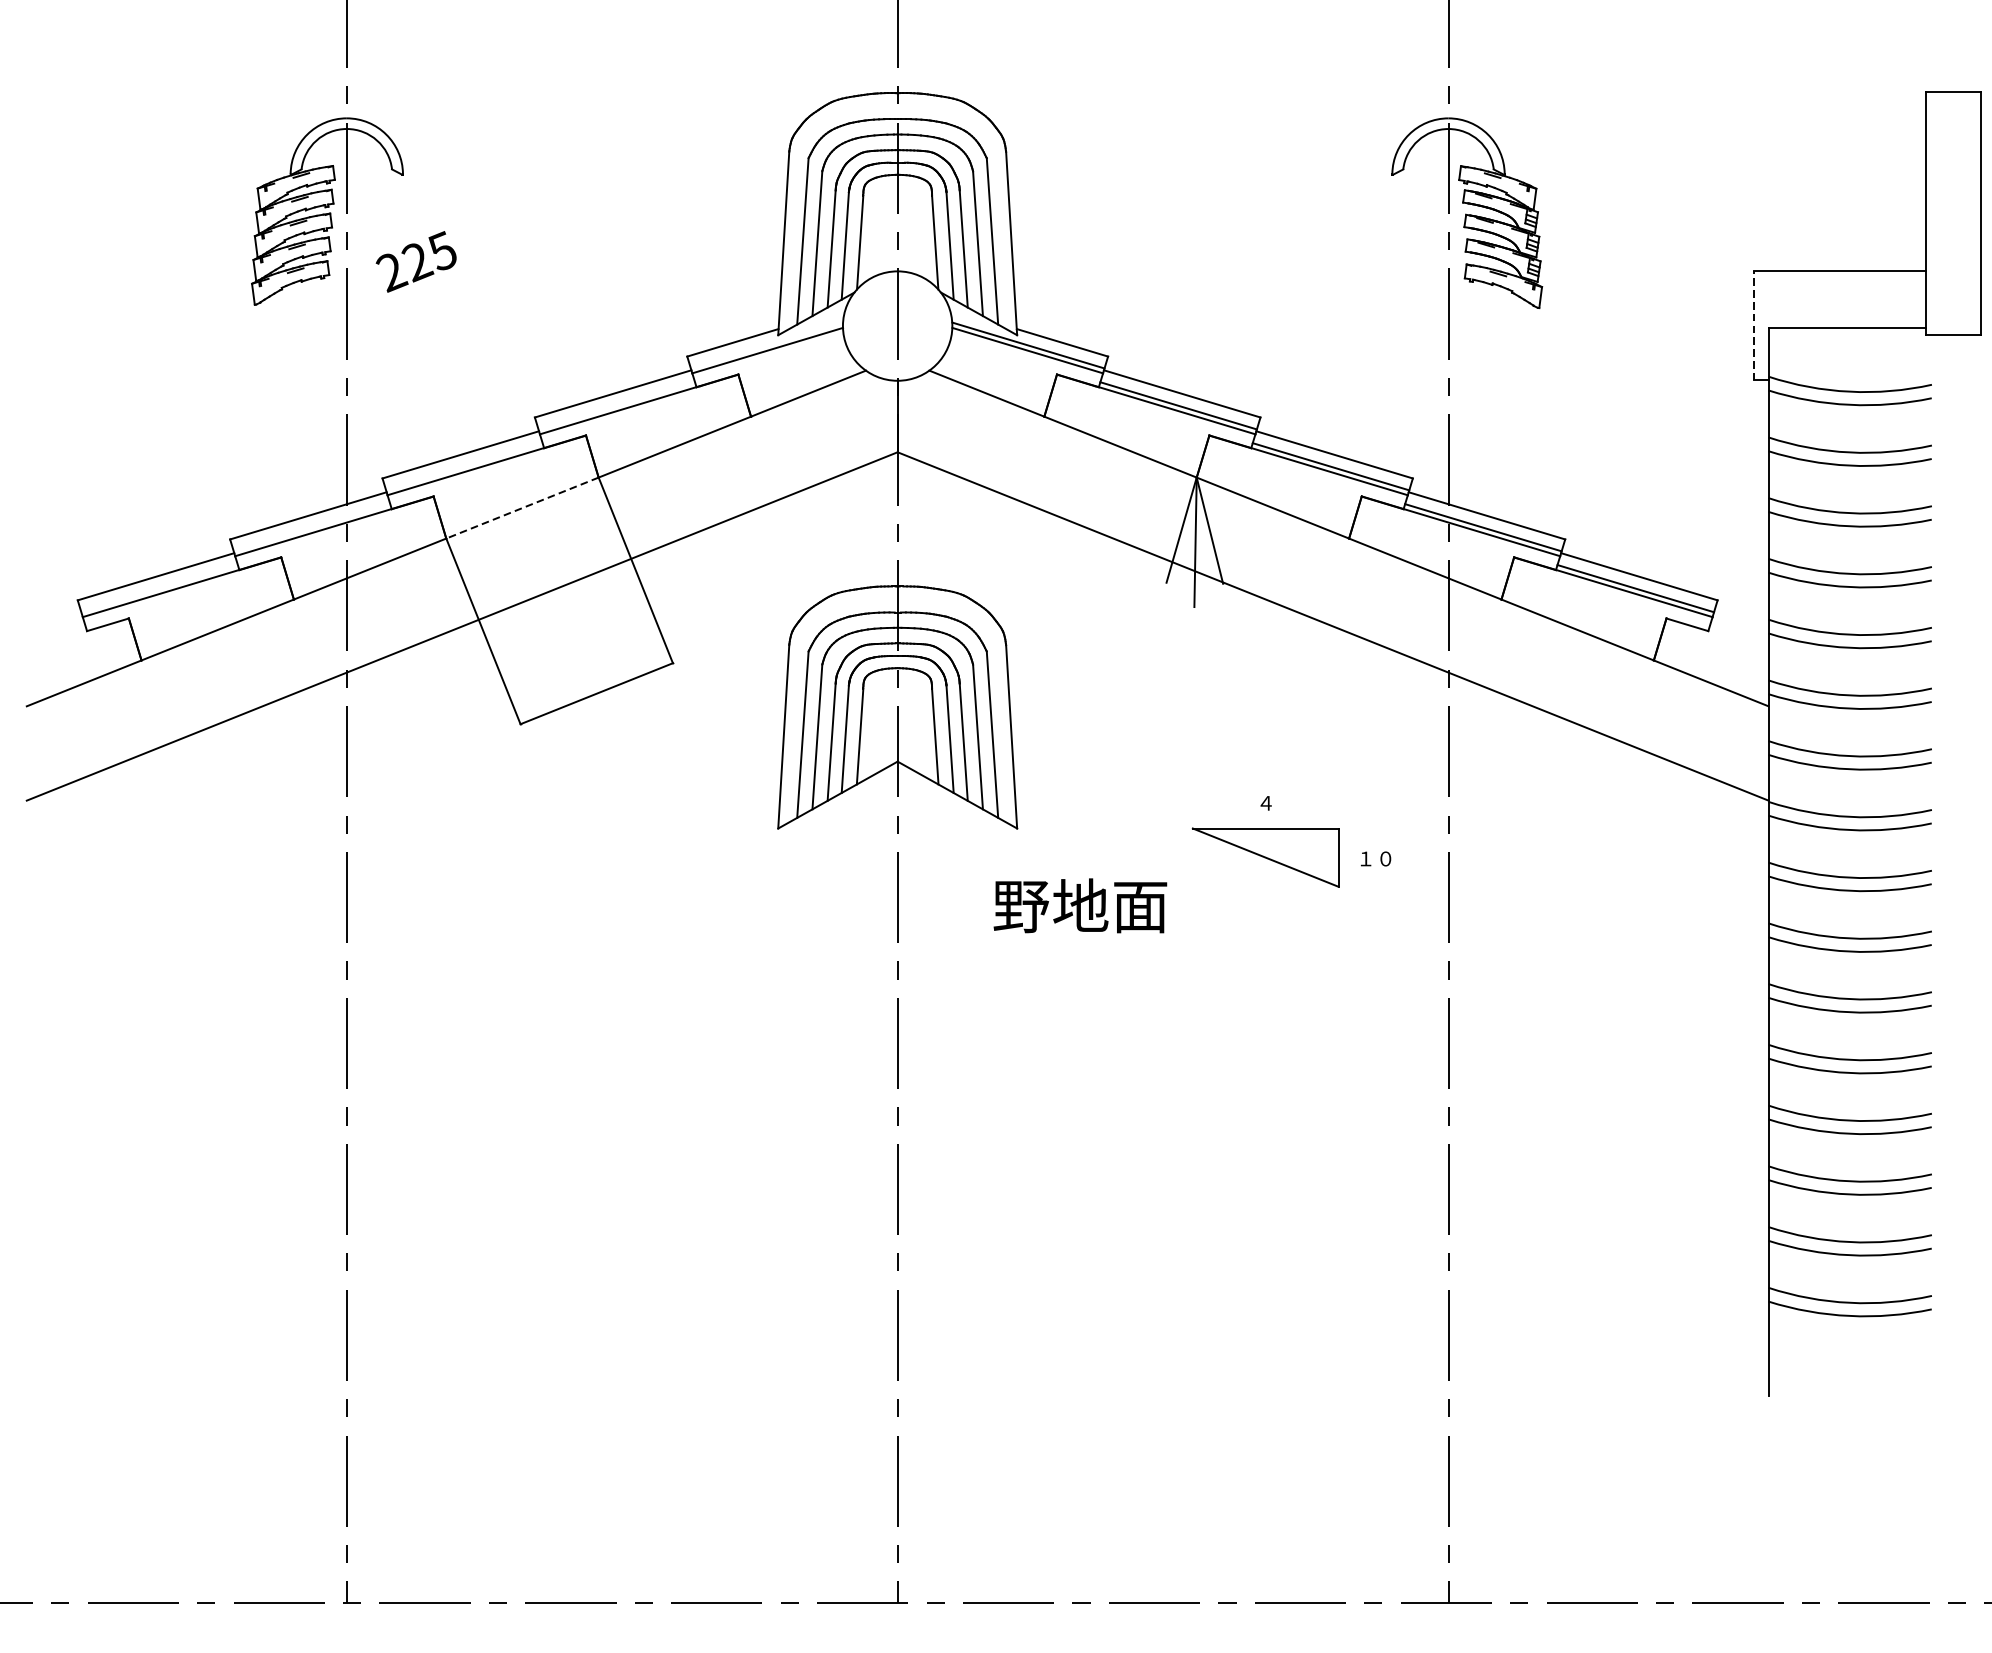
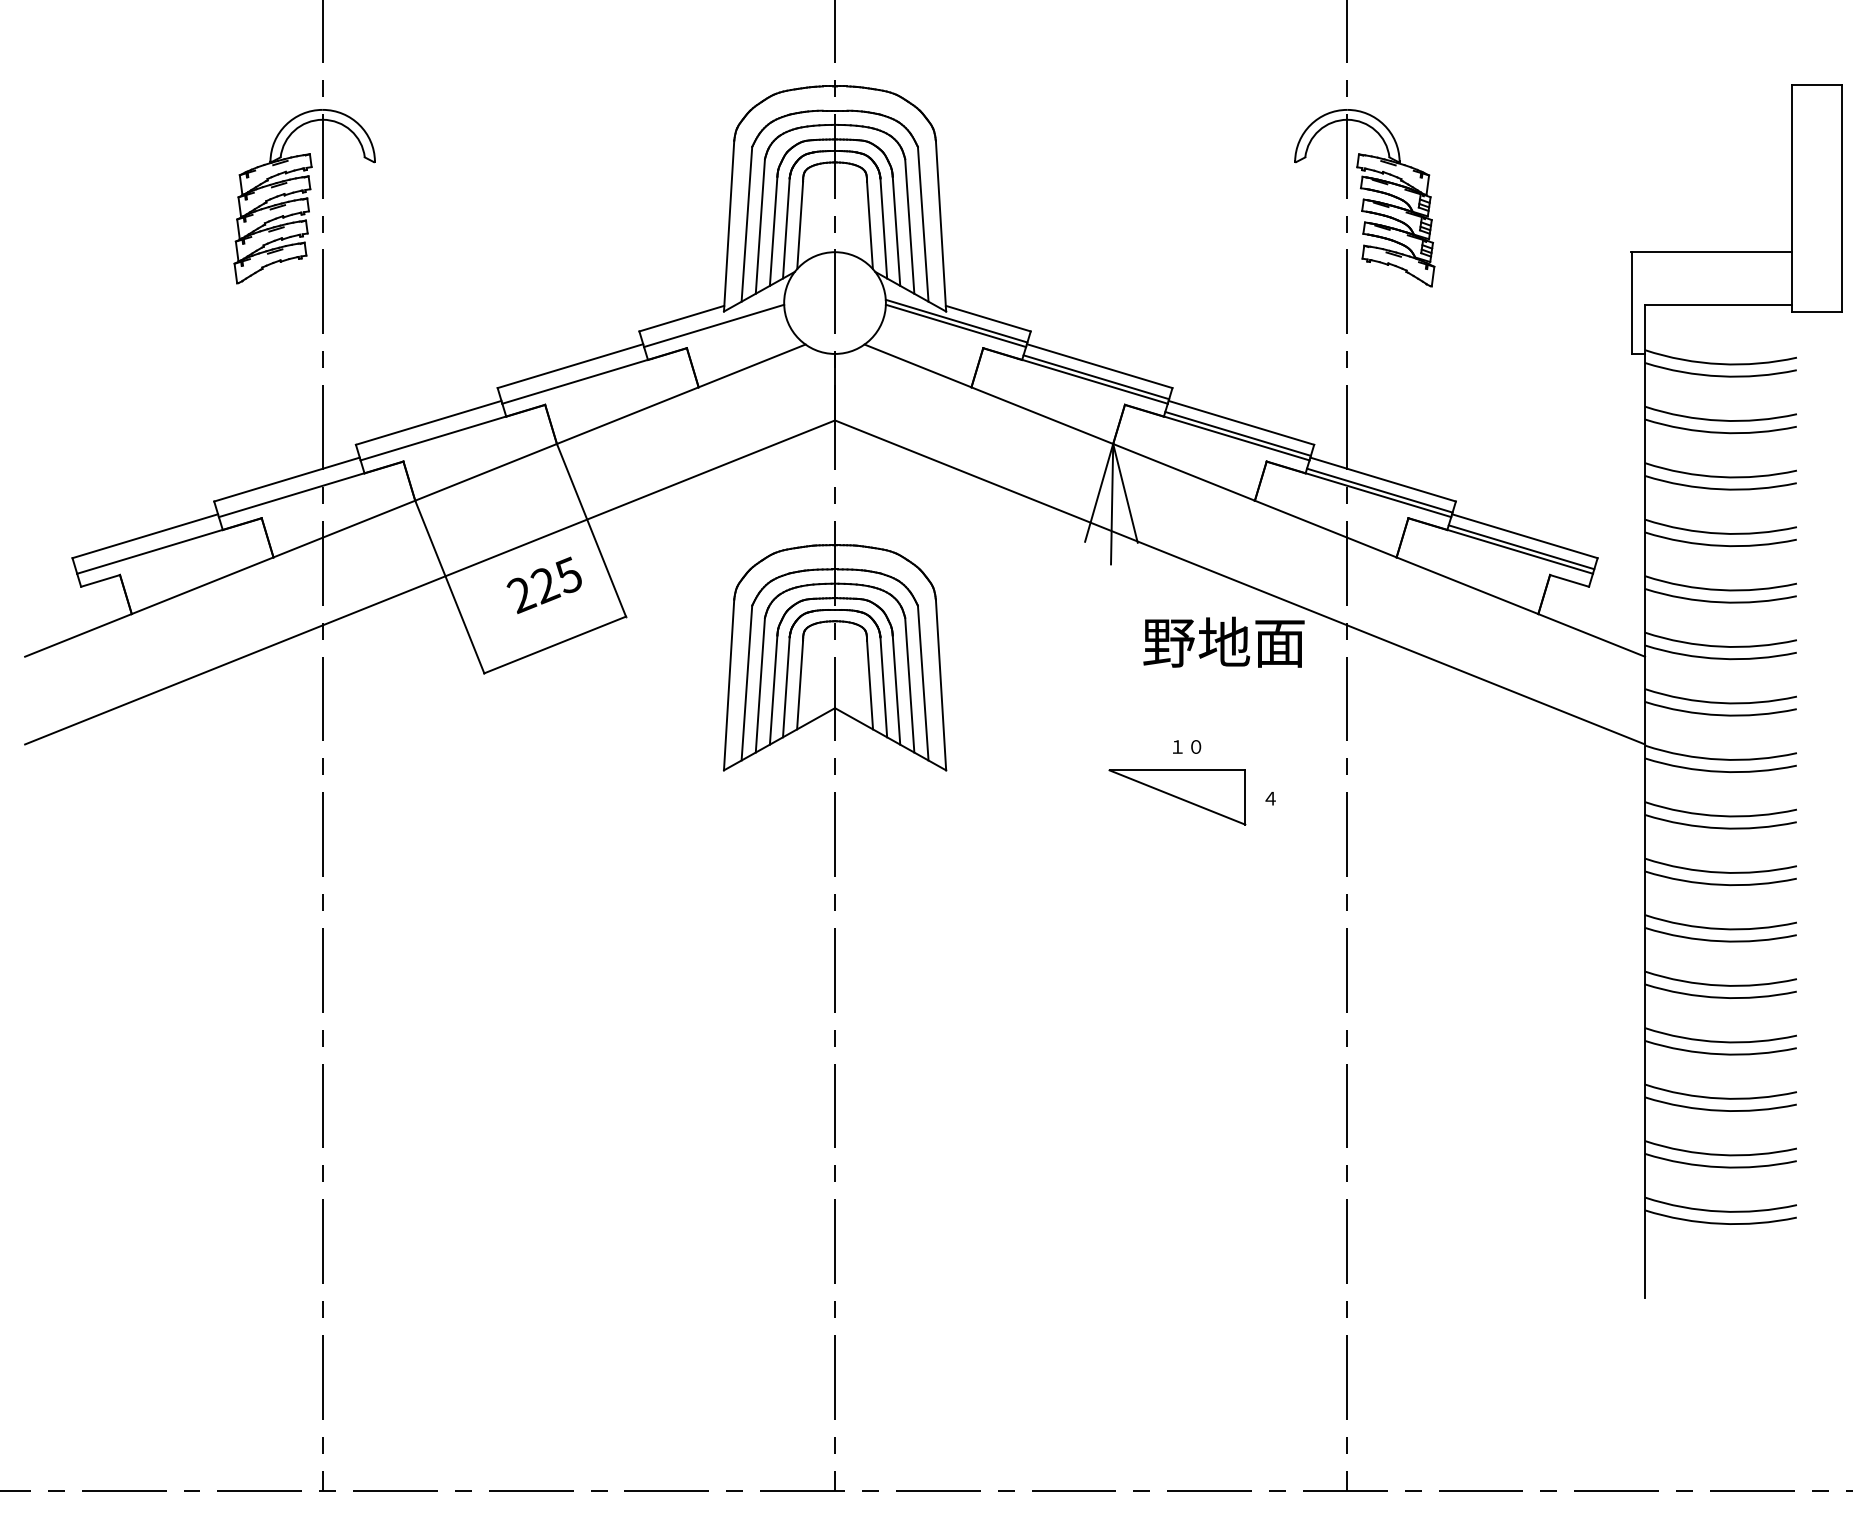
text: (415, 260) -> (543, 584), moved
line: (1754, 325) -> (1631, 302), dashed -> solid
line: (521, 508) -> (485, 472), dashed -> solid
text: (1275, 802) -> (1186, 746), ４ -> １０
text: (1375, 858) -> (1279, 798), １０ -> ４
text: (1079, 904) -> (1223, 641), moved

